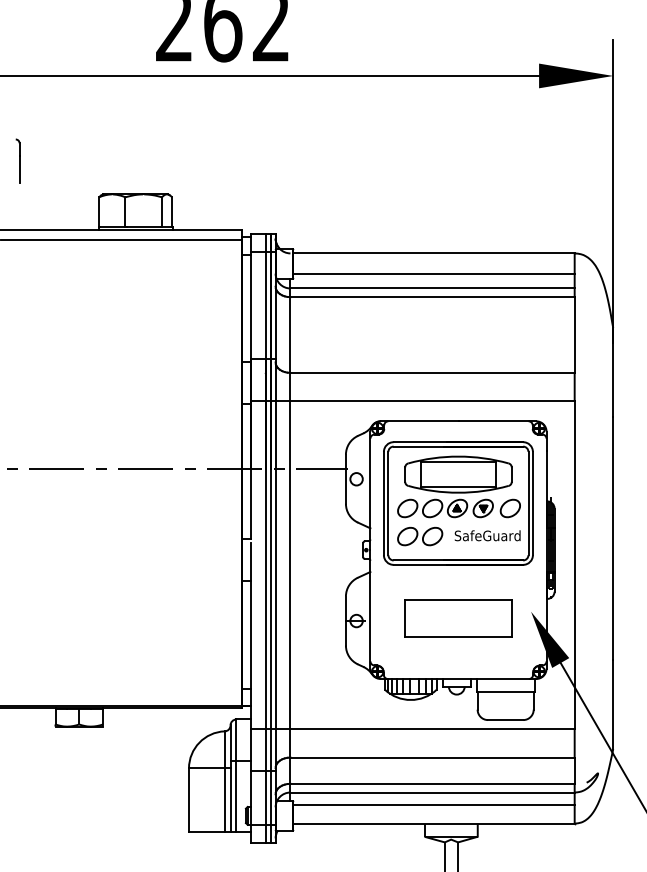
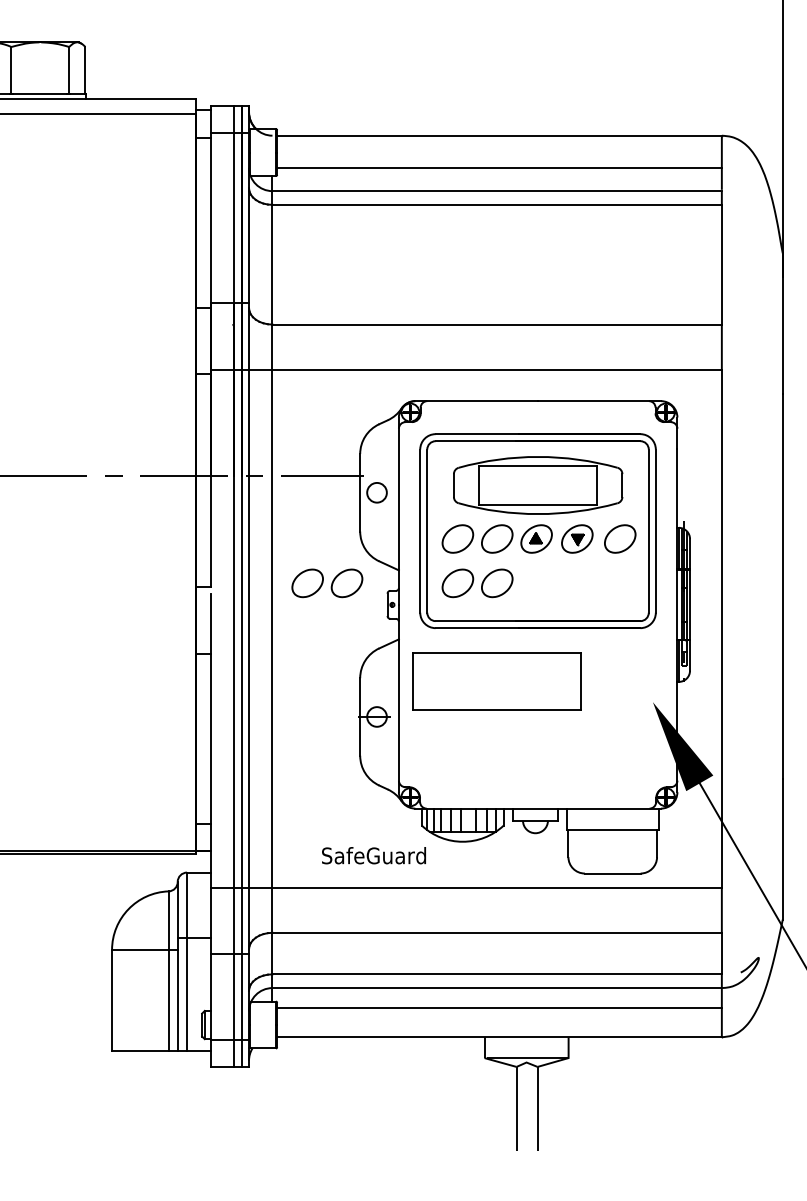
text: (487, 535) -> (373, 855), moved
part: (325, 536) -> (327, 583), added
part: (458, 618) -> (497, 681), moved

